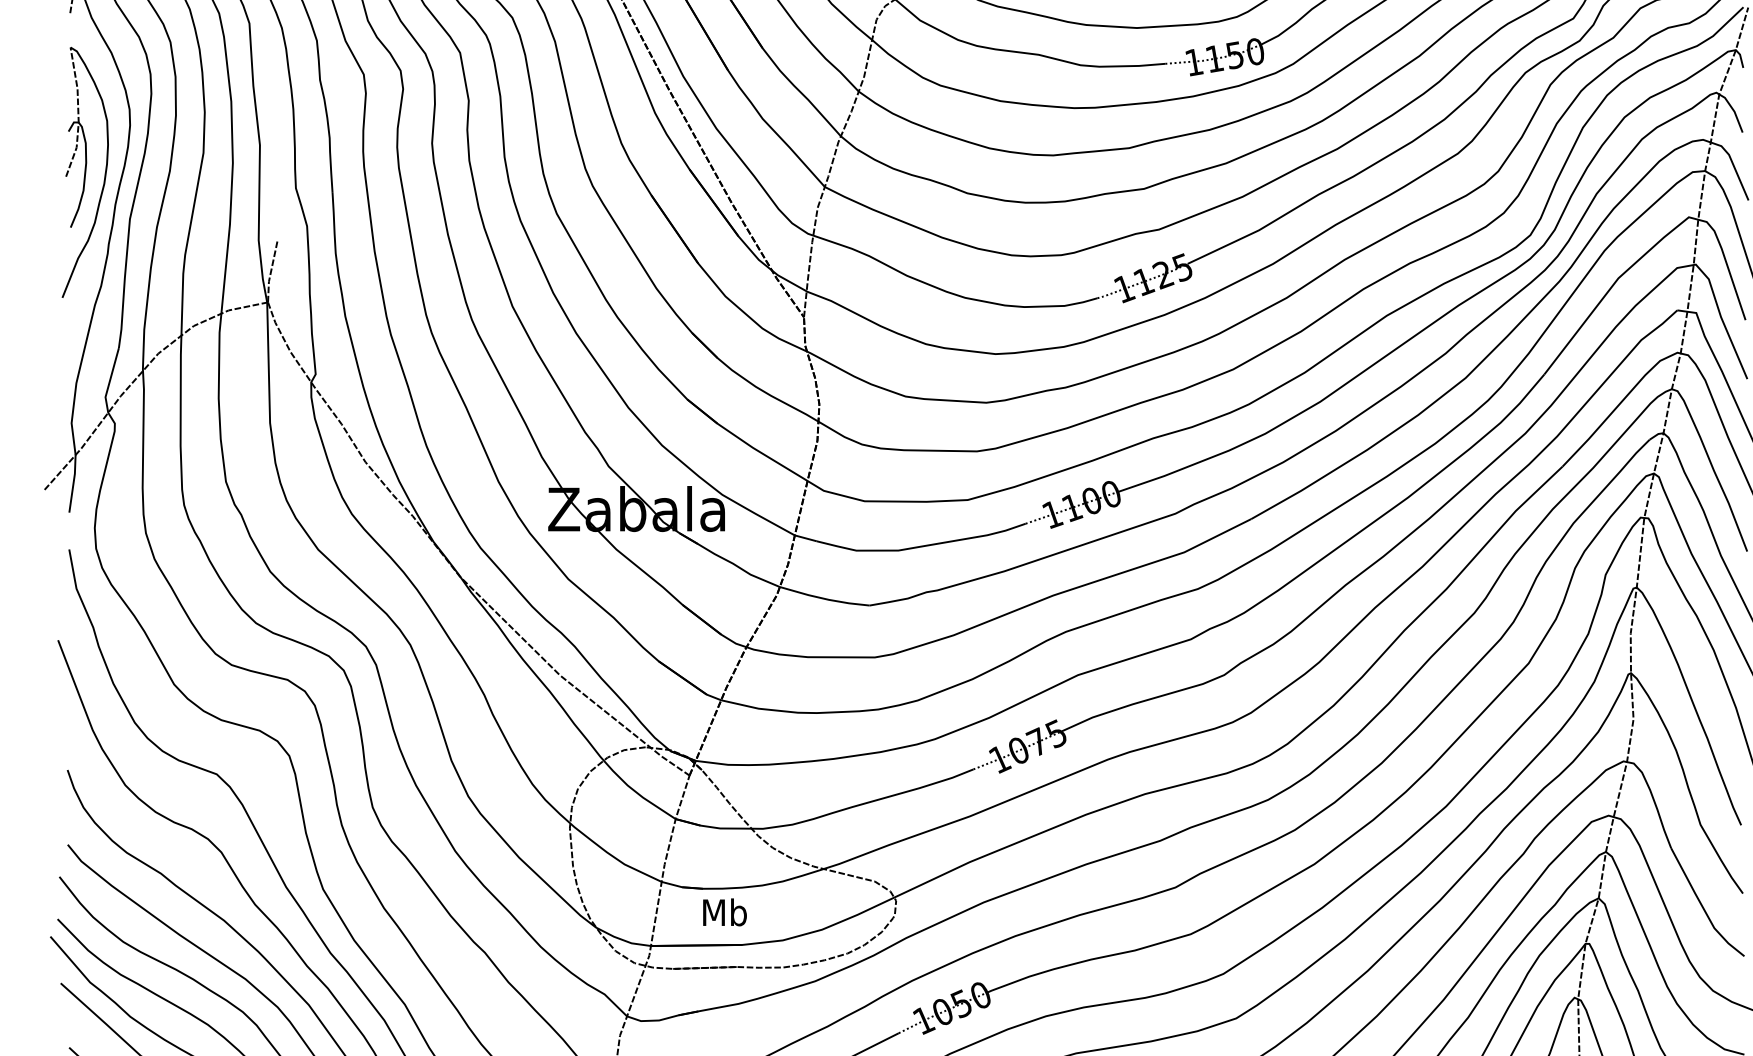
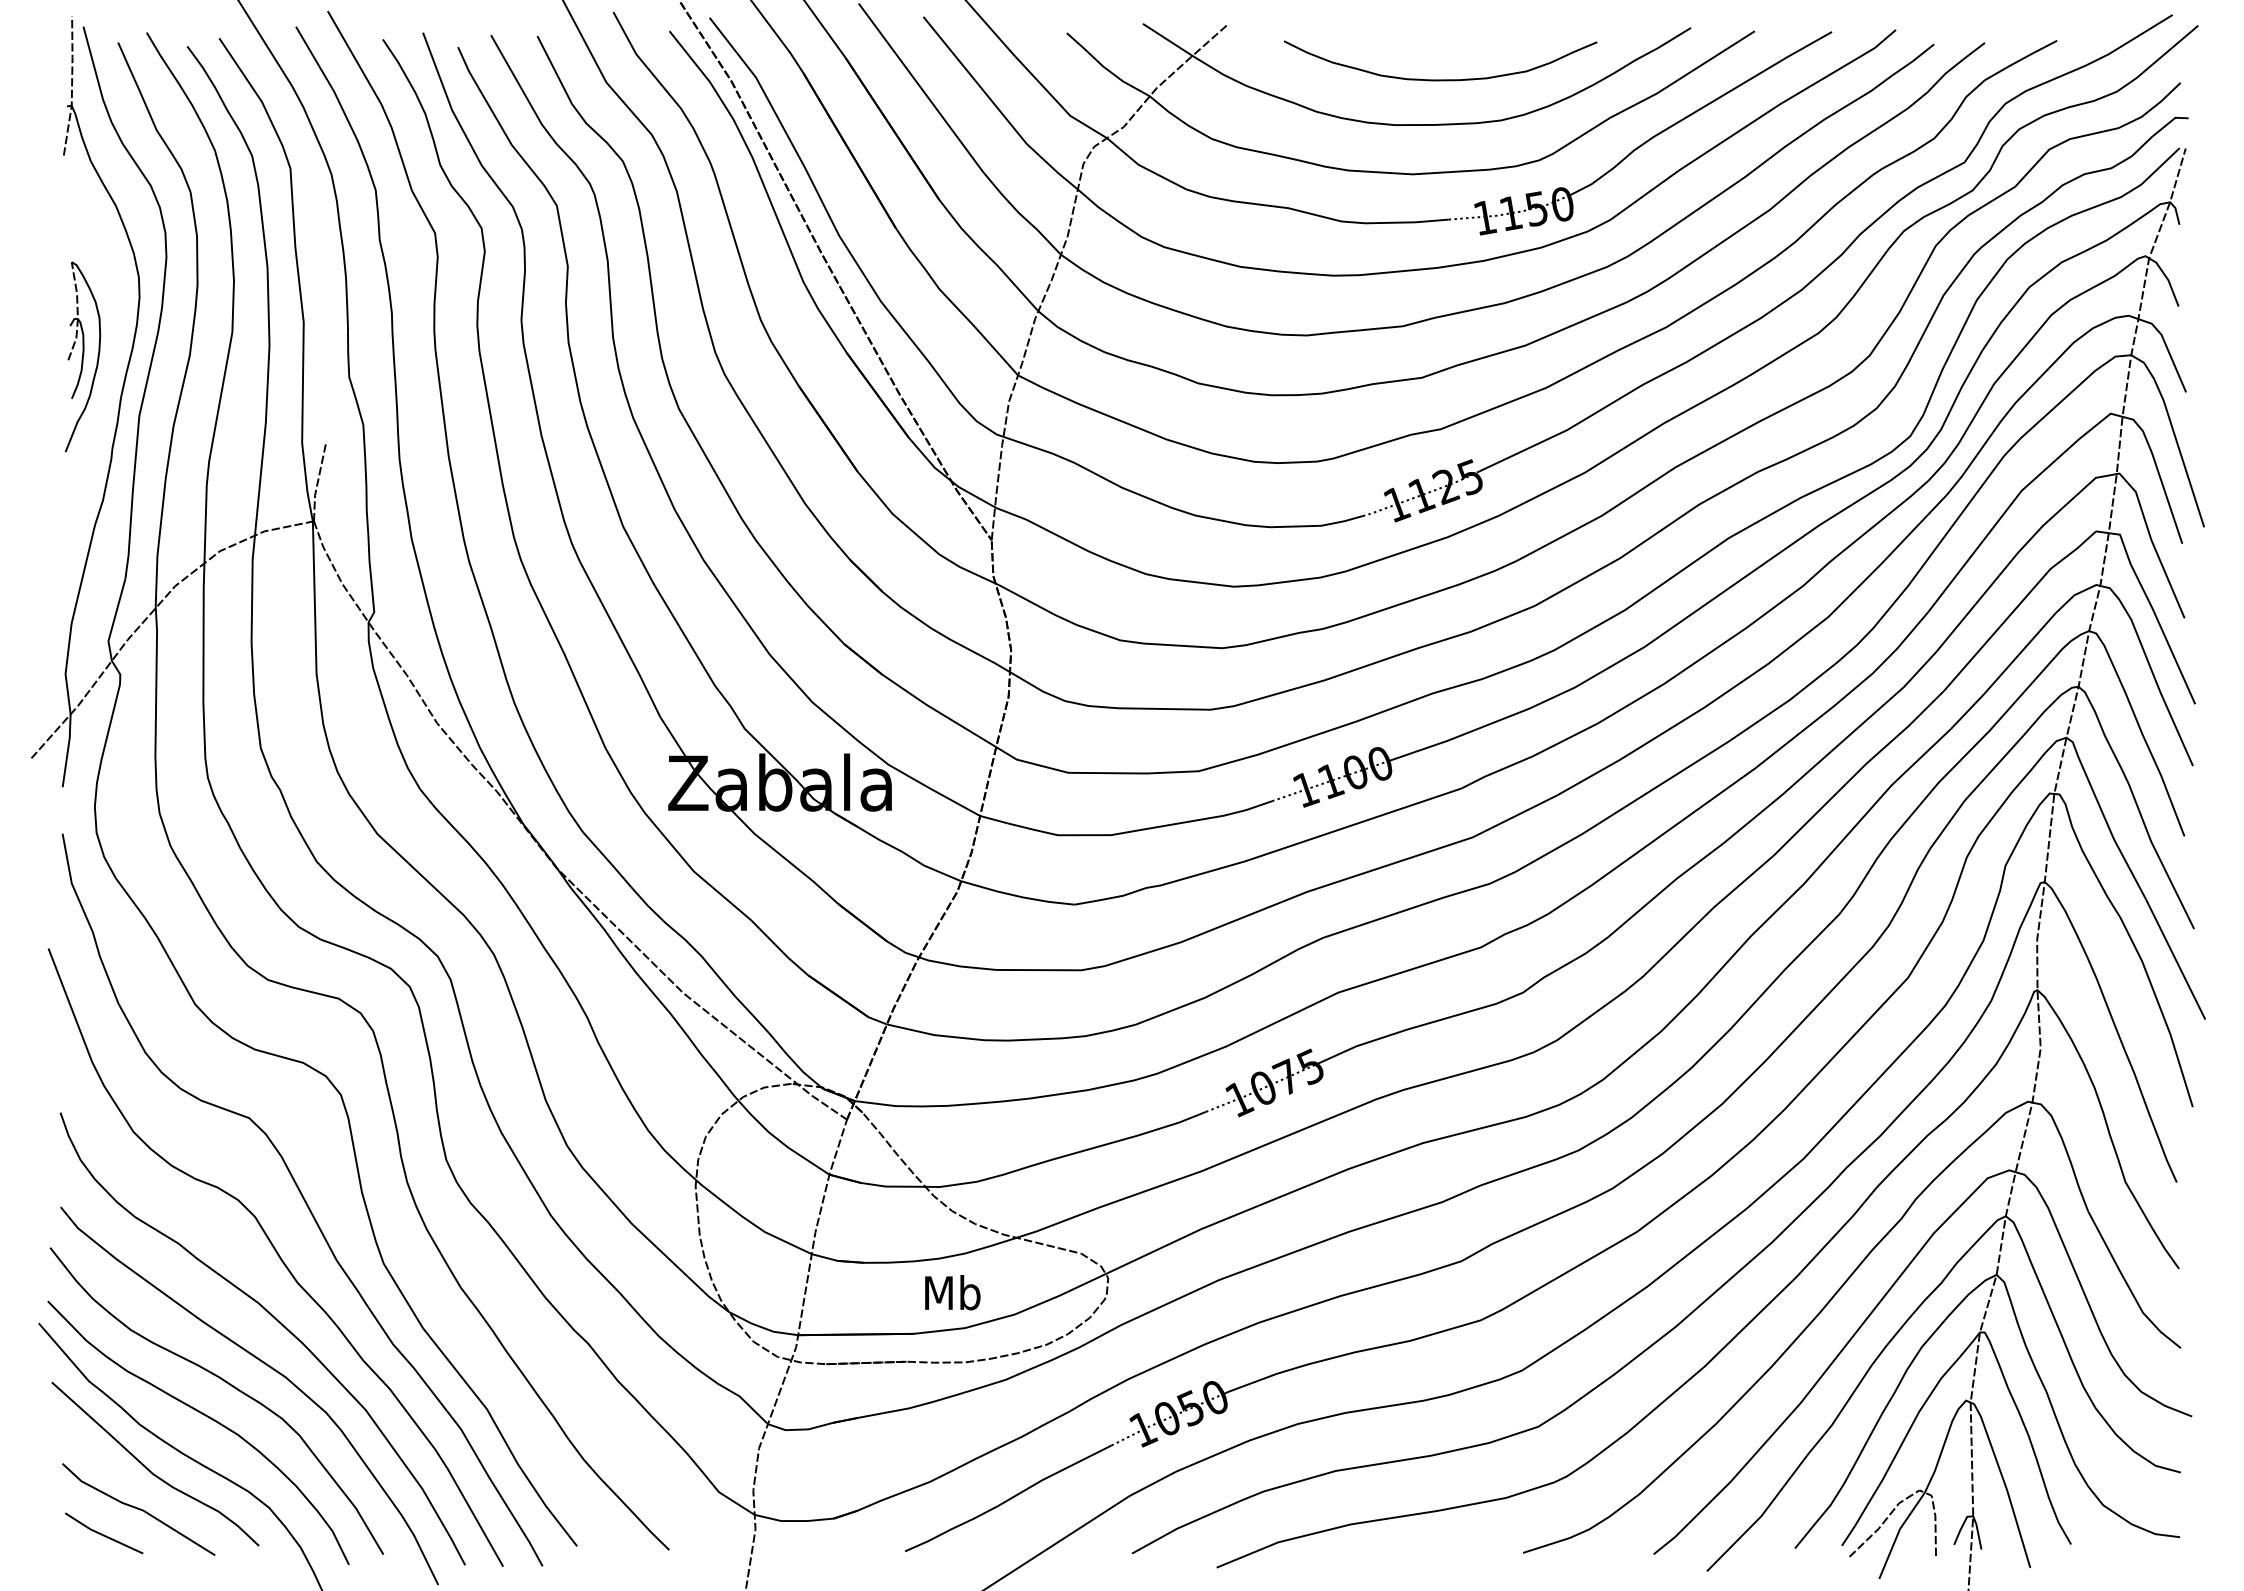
part: (85, 172) -> (82, 356), size x0.6
text: (724, 912) -> (952, 1292), moved

